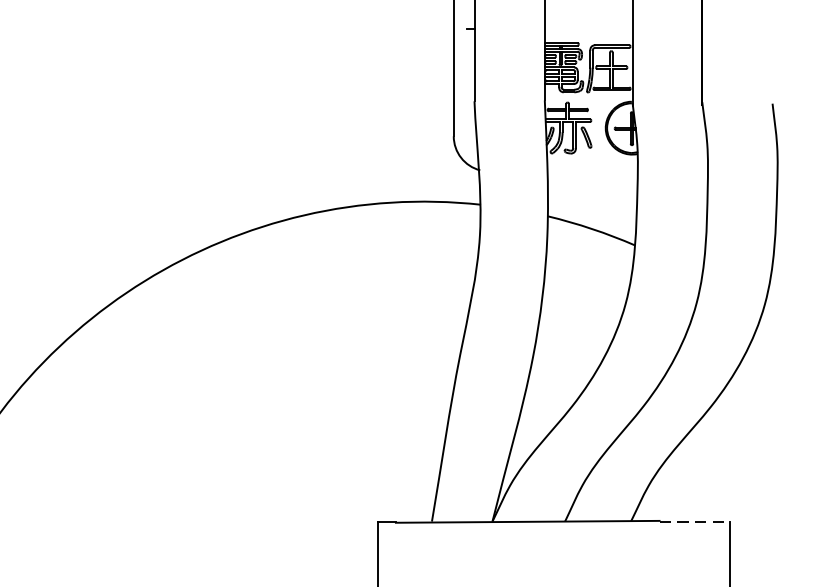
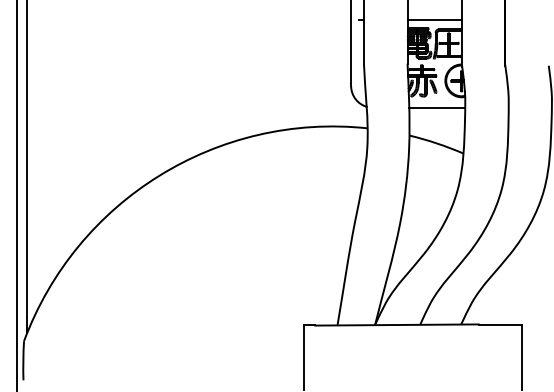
line: (588, 29) -> (434, 19), added
line: (593, 171) -> (437, 107), added
line: (694, 521) -> (500, 324), dashed -> solid

